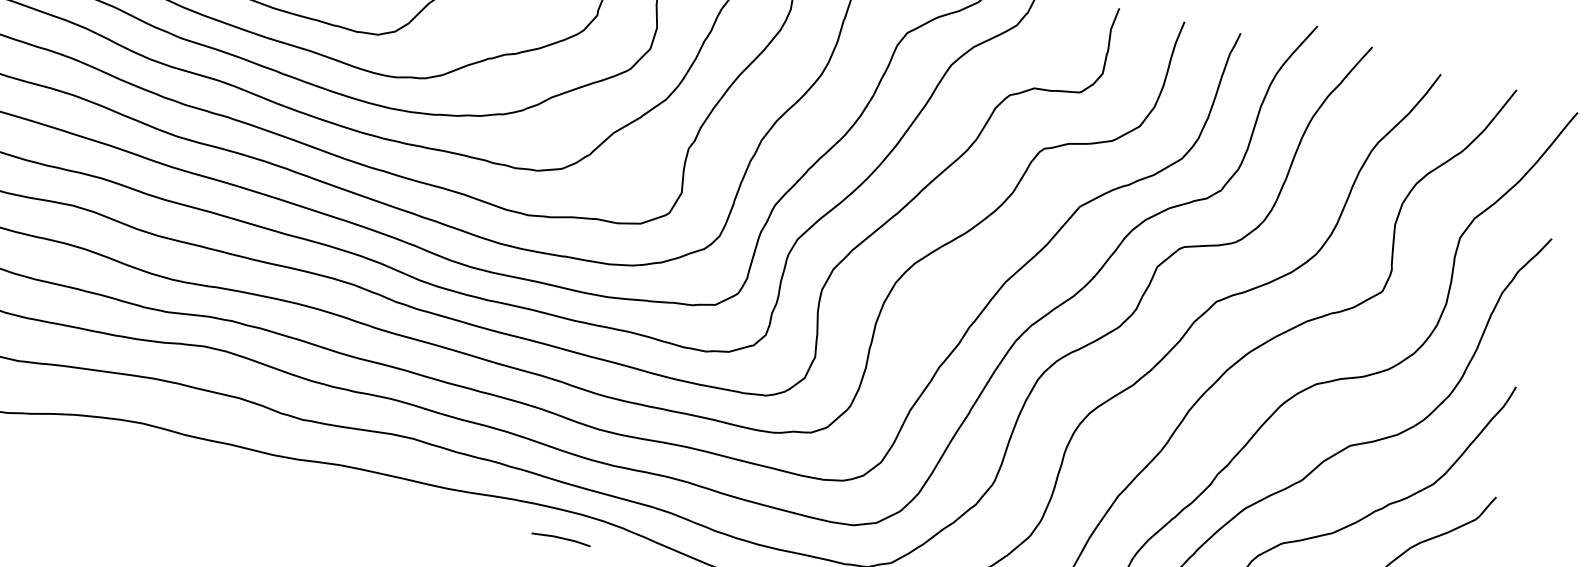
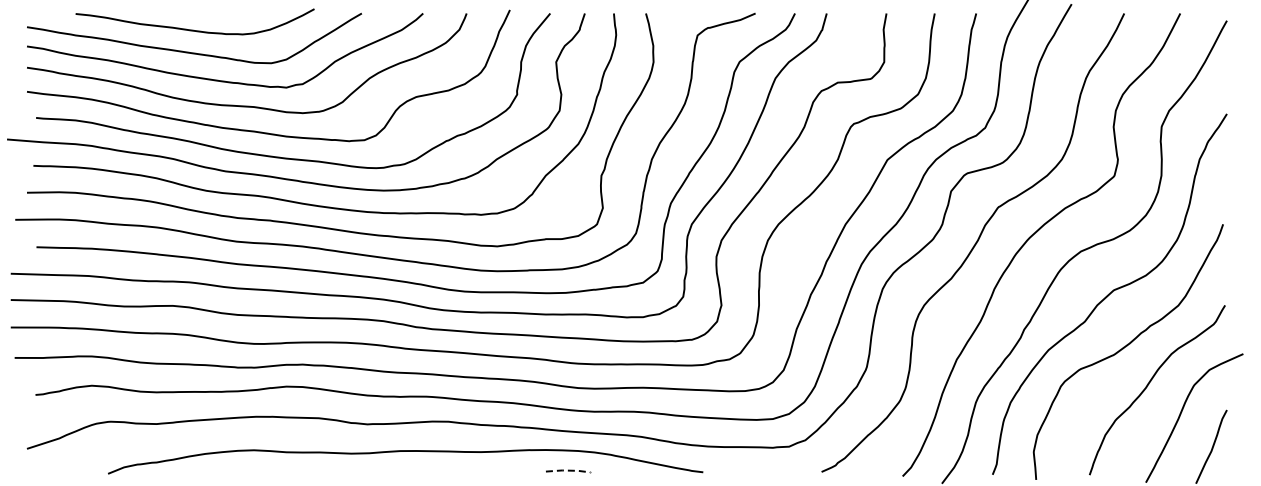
line: (561, 537) -> (567, 470), solid -> dashed

